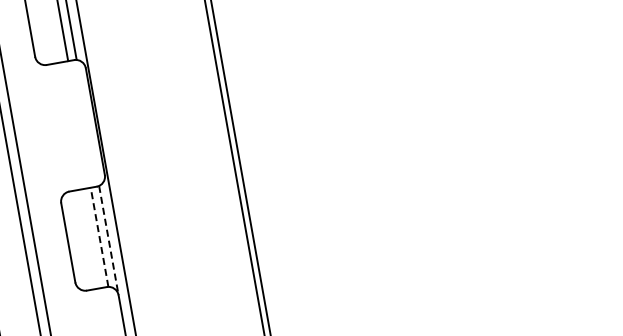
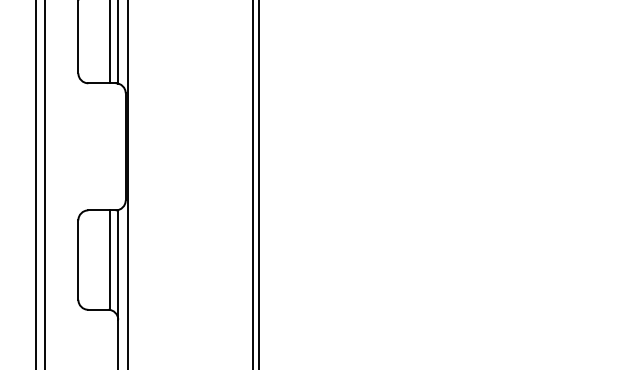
line: (99, 237) -> (109, 260), dashed -> solid
line: (109, 240) -> (118, 264), dashed -> solid

